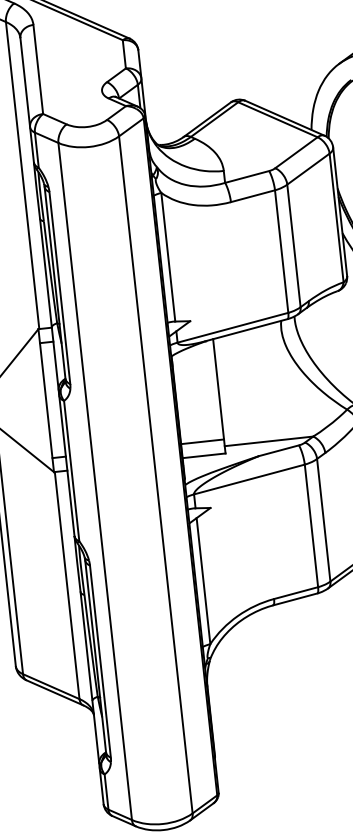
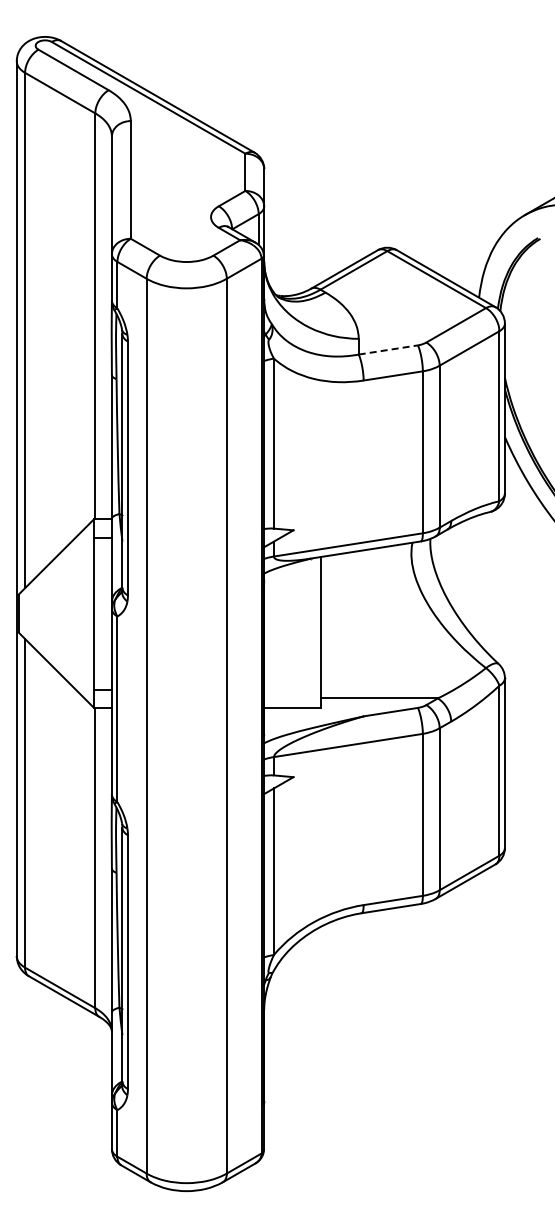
line: (247, 176) -> (388, 349), solid -> dashed
line: (201, 441) -> (291, 689), removed

